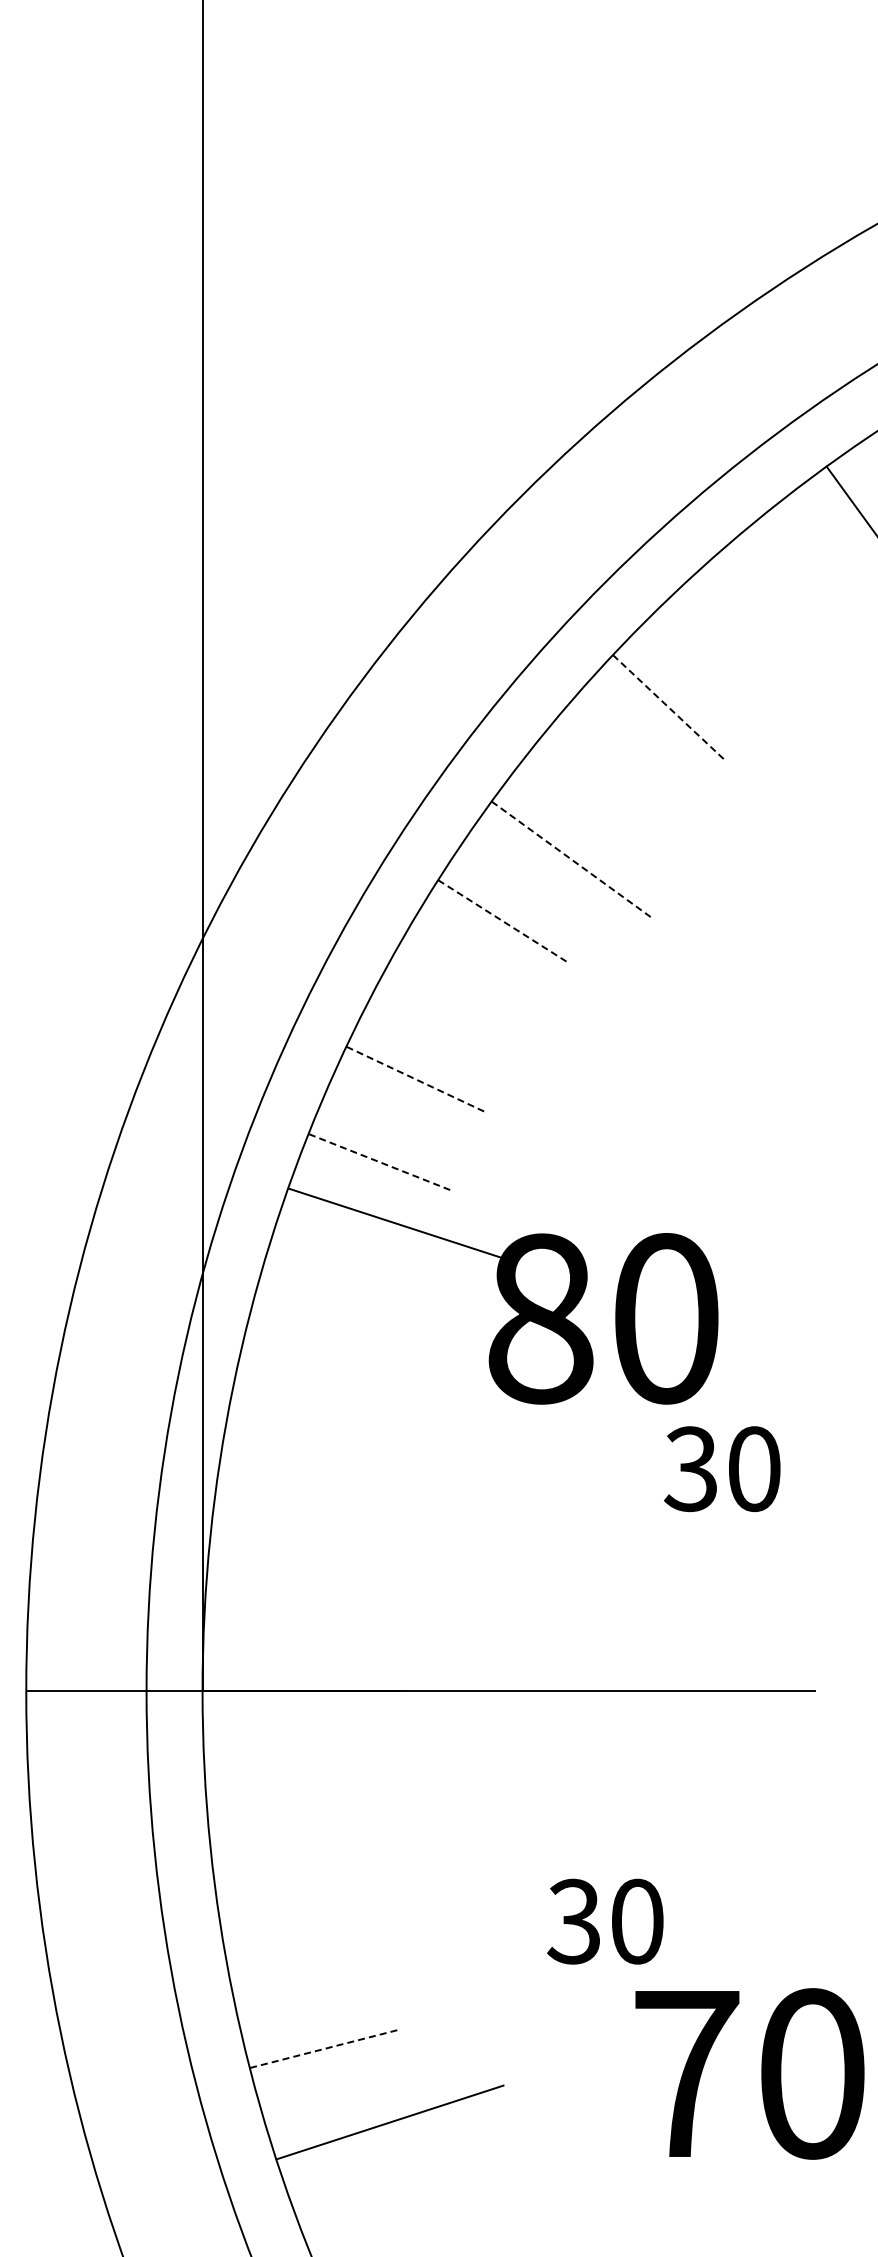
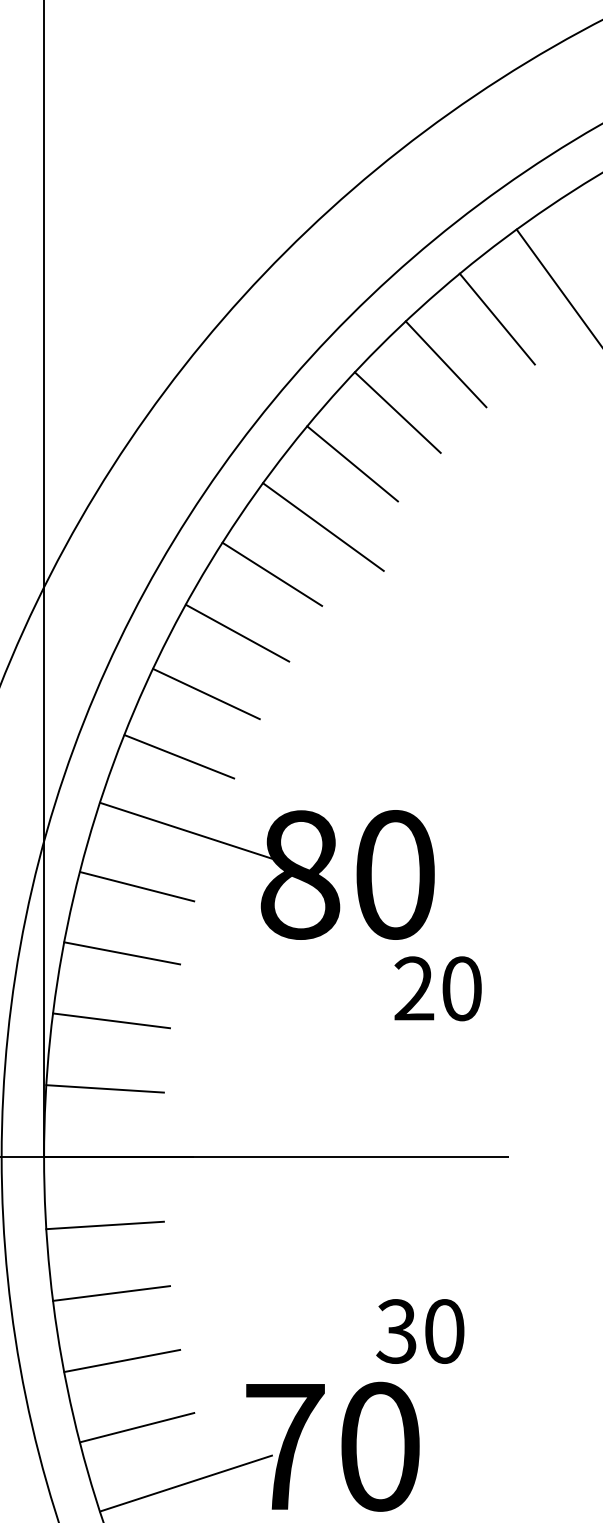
line: (800, 584) -> (496, 318), added
line: (733, 644) -> (446, 364), added
line: (669, 708) -> (397, 412), dashed -> solid
line: (609, 775) -> (352, 463), added
line: (571, 859) -> (323, 527), dashed -> solid
line: (503, 921) -> (271, 574), dashed -> solid
line: (457, 999) -> (237, 633), added
line: (417, 1079) -> (206, 693), dashed -> solid
line: (381, 1162) -> (179, 756), dashed -> solid
line: (401, 1225) -> (185, 830), moved
line: (325, 1333) -> (137, 886), added
line: (305, 1421) -> (122, 952), added
text: (690, 1469) -> (413, 989), 30 -> 20
line: (291, 1511) -> (111, 1020), added
line: (282, 1601) -> (104, 1089), added
line: (282, 1781) -> (104, 1225), added
line: (291, 1871) -> (111, 1293), added
text: (605, 1921) -> (420, 1331), moved
line: (305, 1960) -> (122, 1360), added
line: (325, 2048) -> (137, 1427), dashed -> solid
text: (749, 2073) -> (332, 1446), moved

